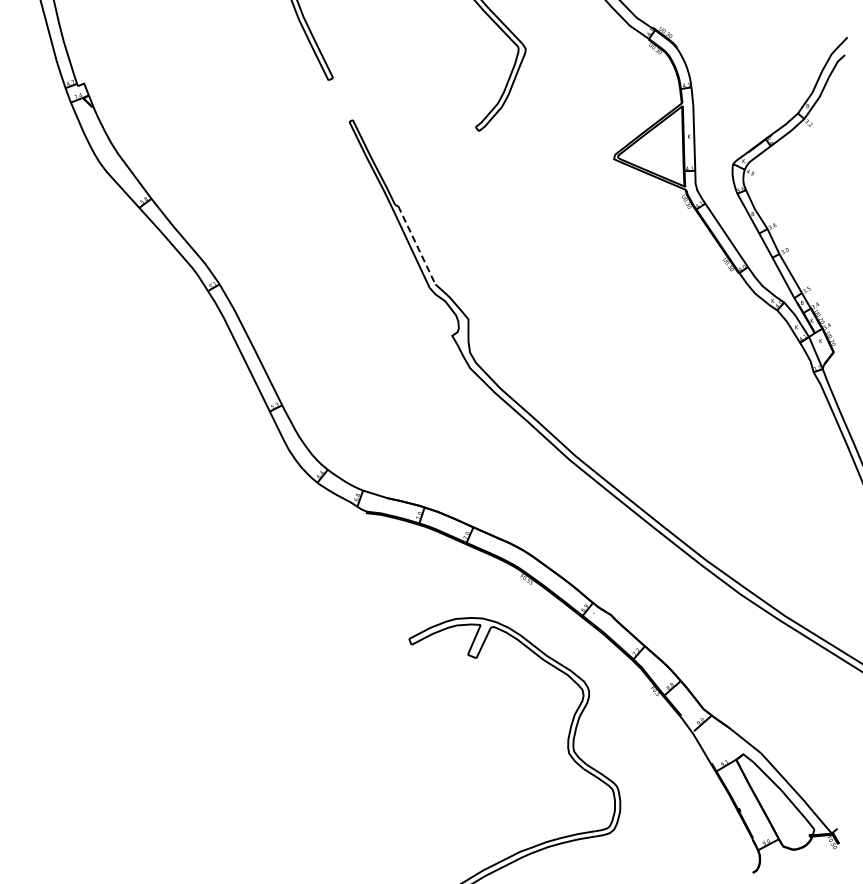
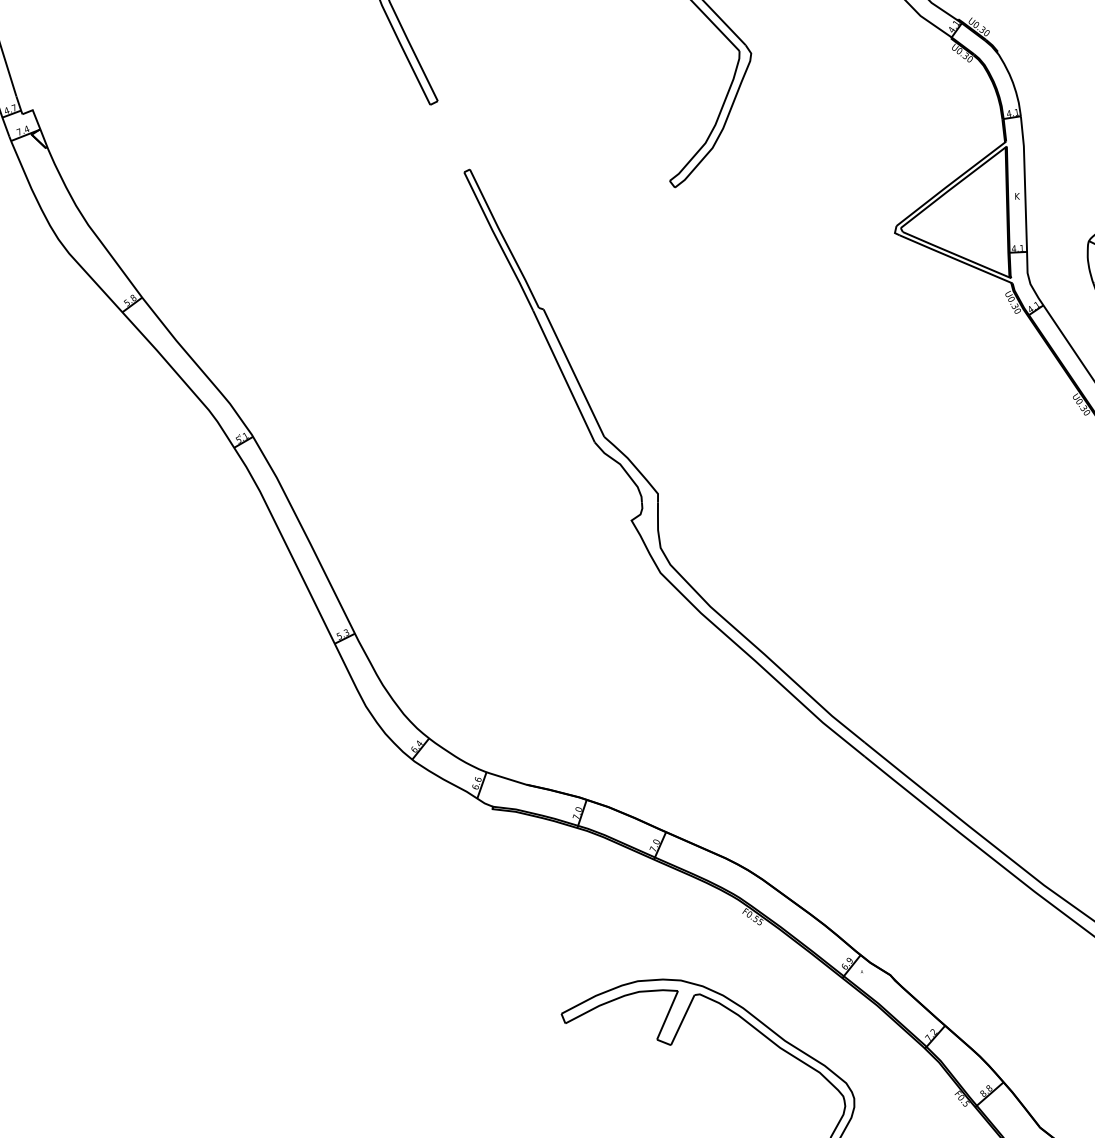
line: (417, 245) -> (575, 373), dashed -> solid

